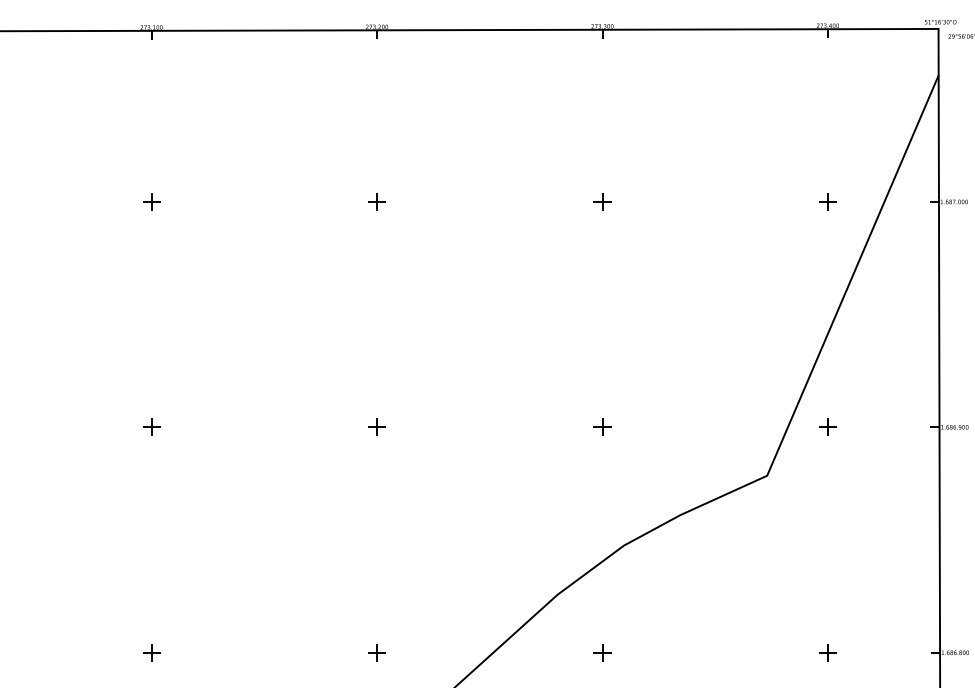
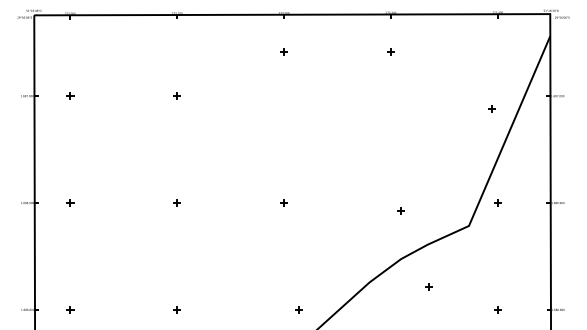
part: (375, 200) -> (283, 51), moved
part: (601, 200) -> (390, 51), moved
part: (827, 200) -> (491, 108), moved
part: (601, 426) -> (400, 210), moved
part: (375, 651) -> (298, 309), moved
part: (601, 651) -> (428, 286), moved

